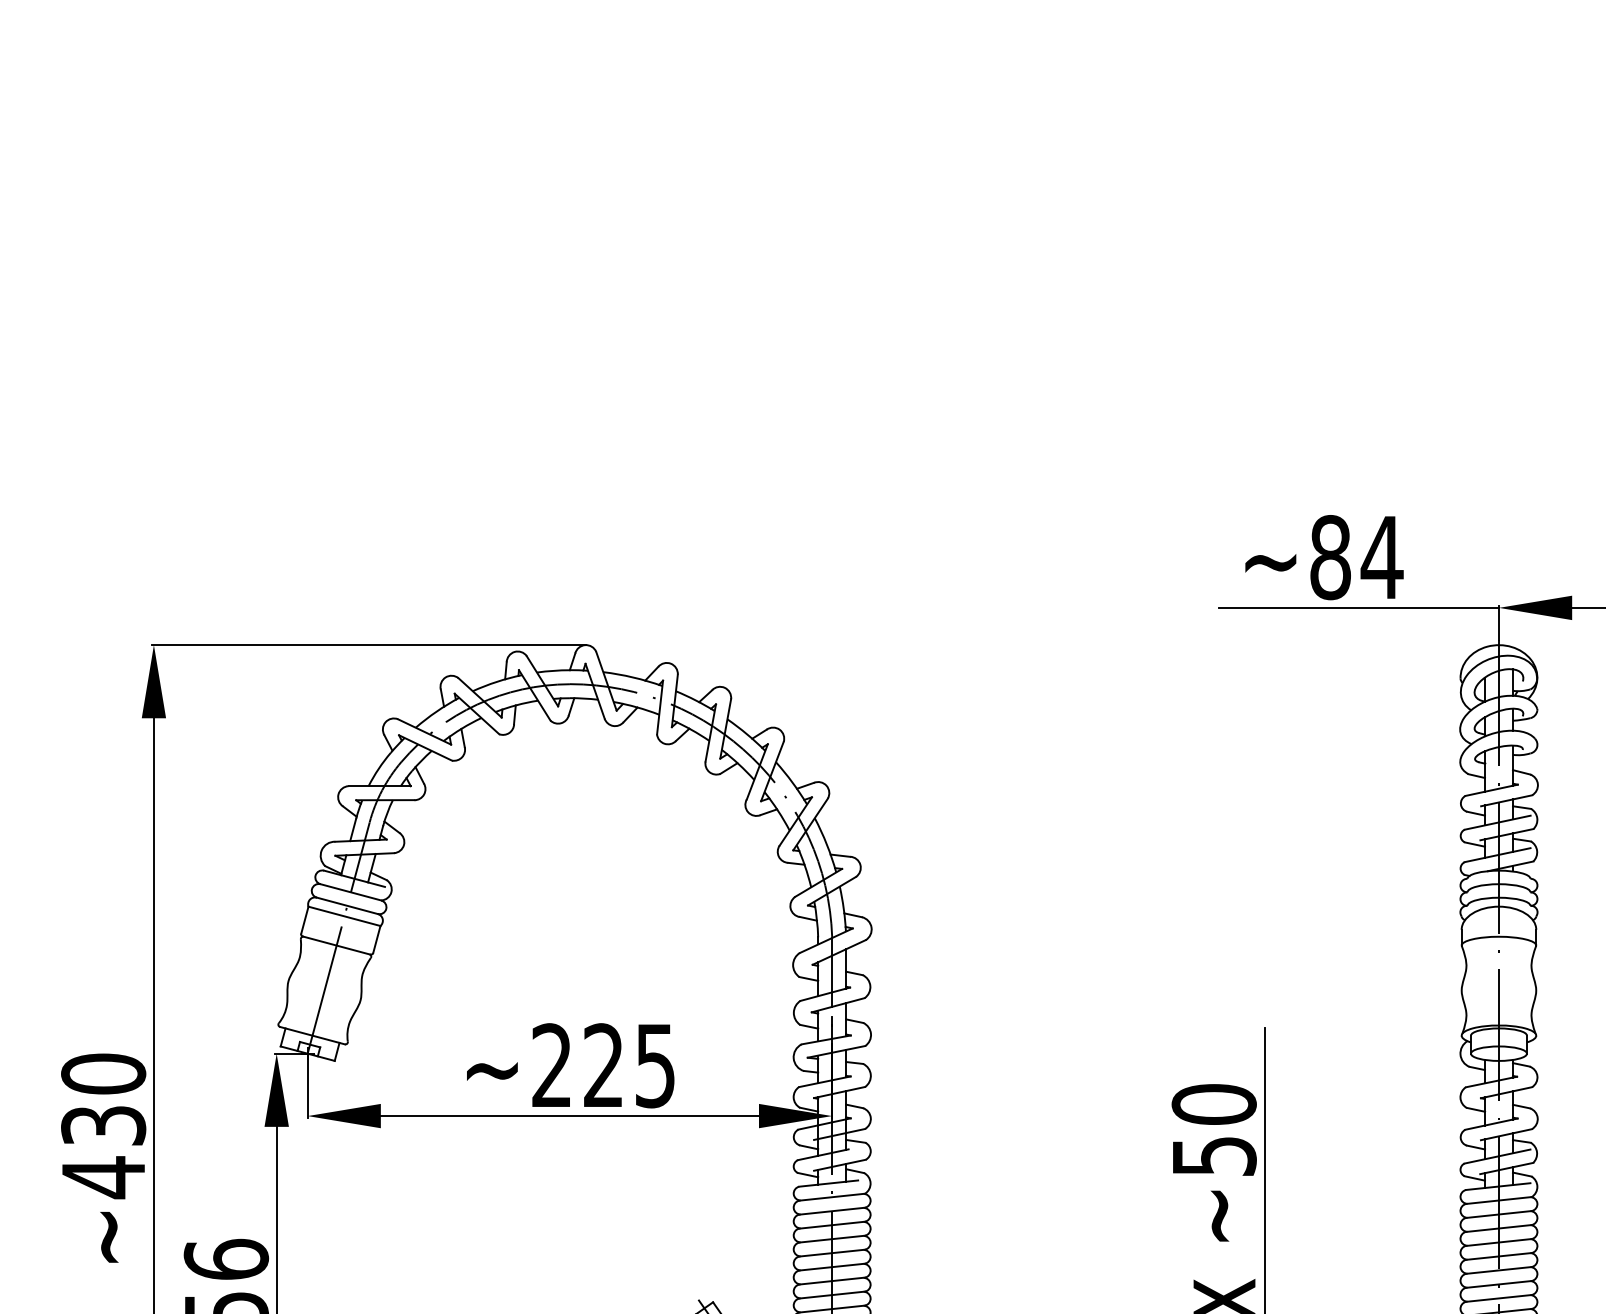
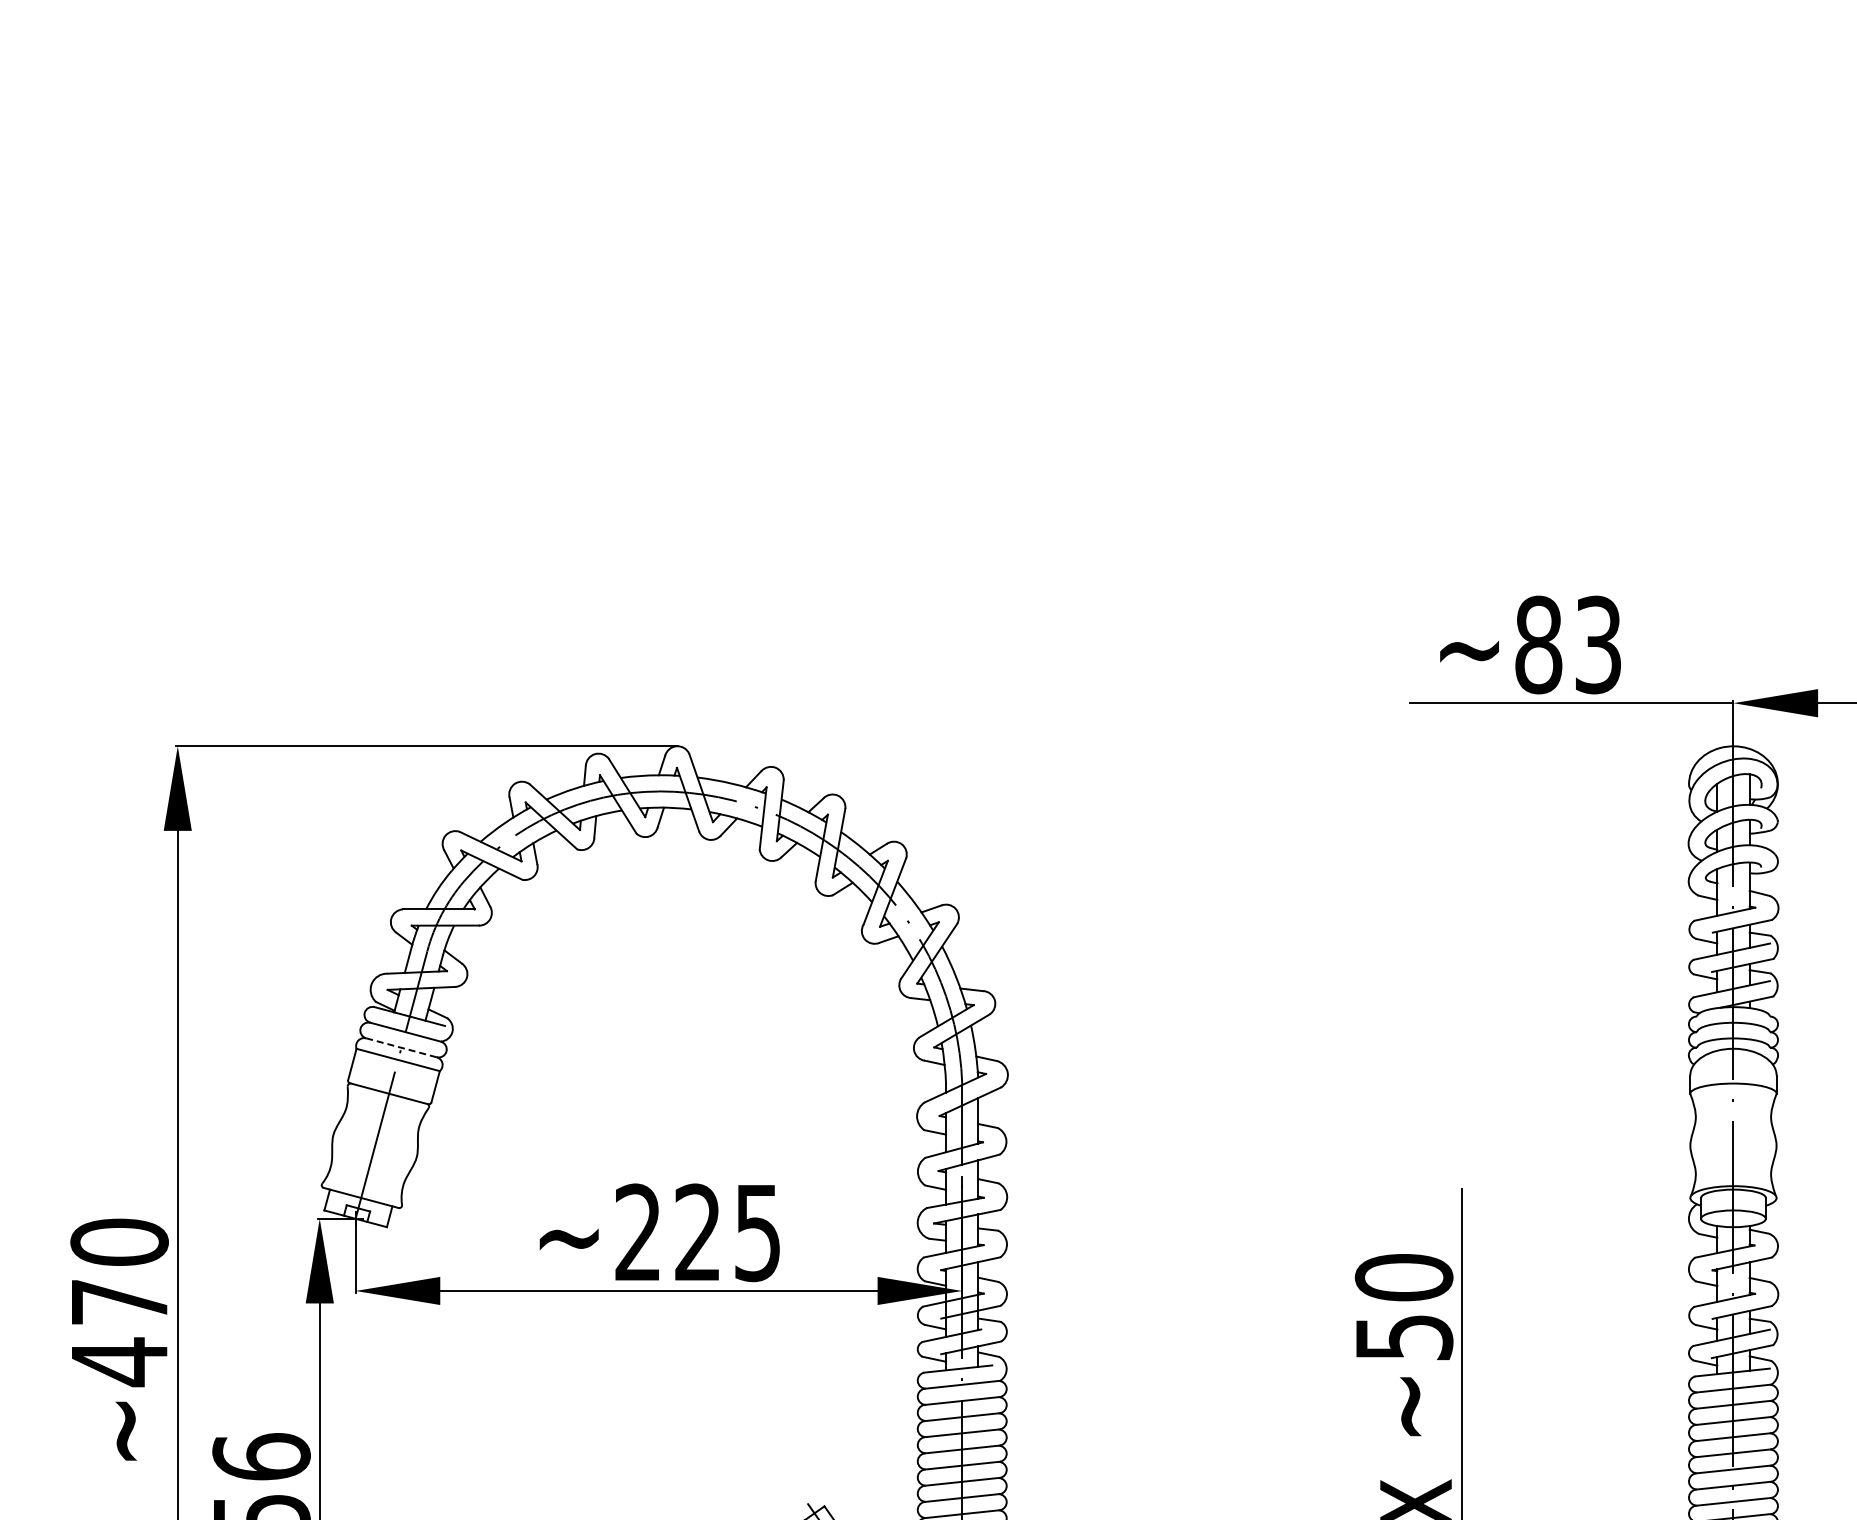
text: (1382, 557) -> (1598, 644), ~84 -> ~83
line: (347, 905) -> (401, 1047), solid -> dashed
text: (103, 1125) -> (119, 1301), ~430 -> ~470

